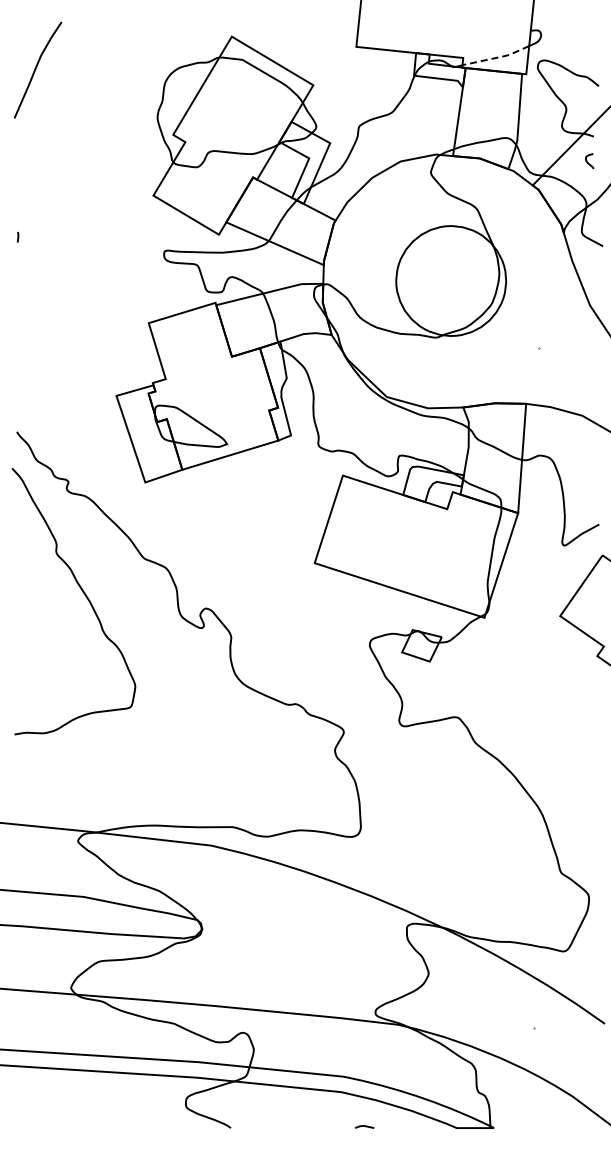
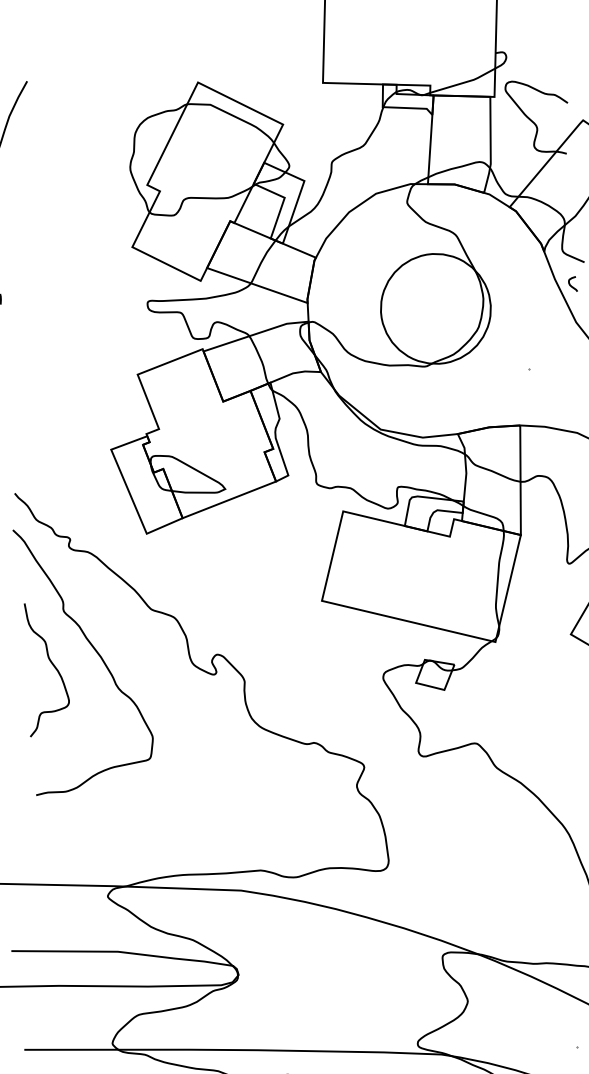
line: (497, 57) -> (464, 82), dashed -> solid
curve: (588, 162) -> (571, 285), moved
curve: (40, 605) -> (51, 664), added

